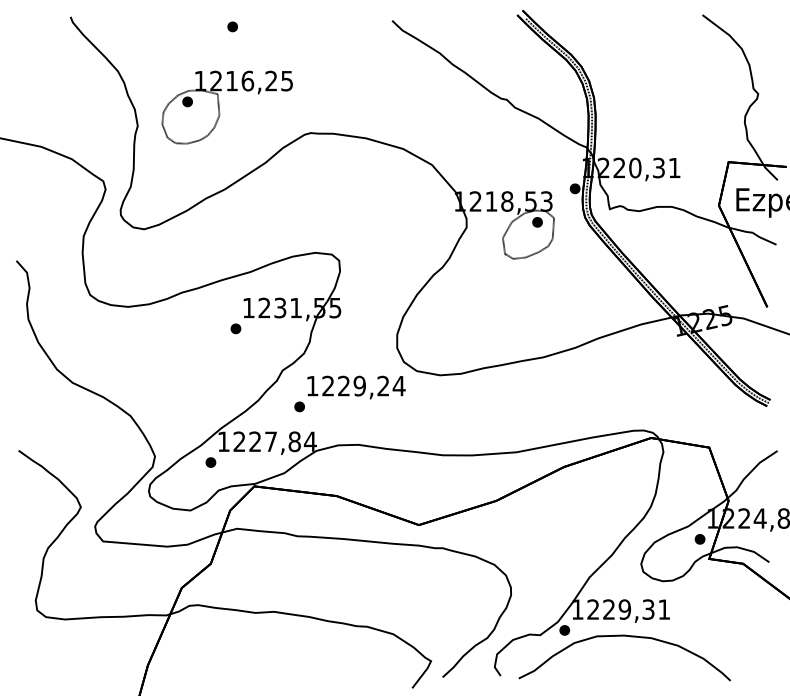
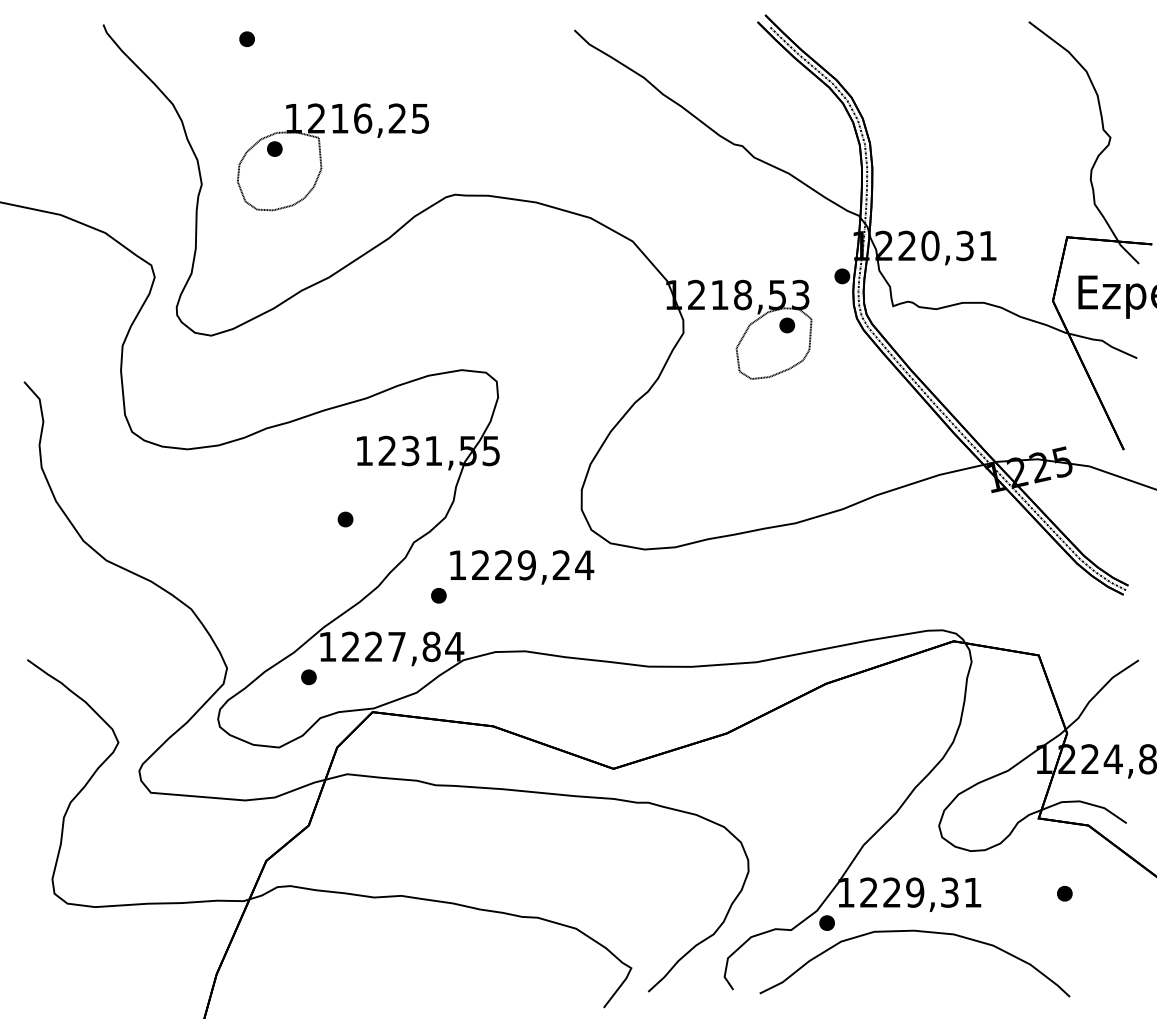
part: (232, 26) -> (246, 38), moved
part: (235, 328) -> (344, 519), moved
part: (699, 539) -> (1063, 893), moved

